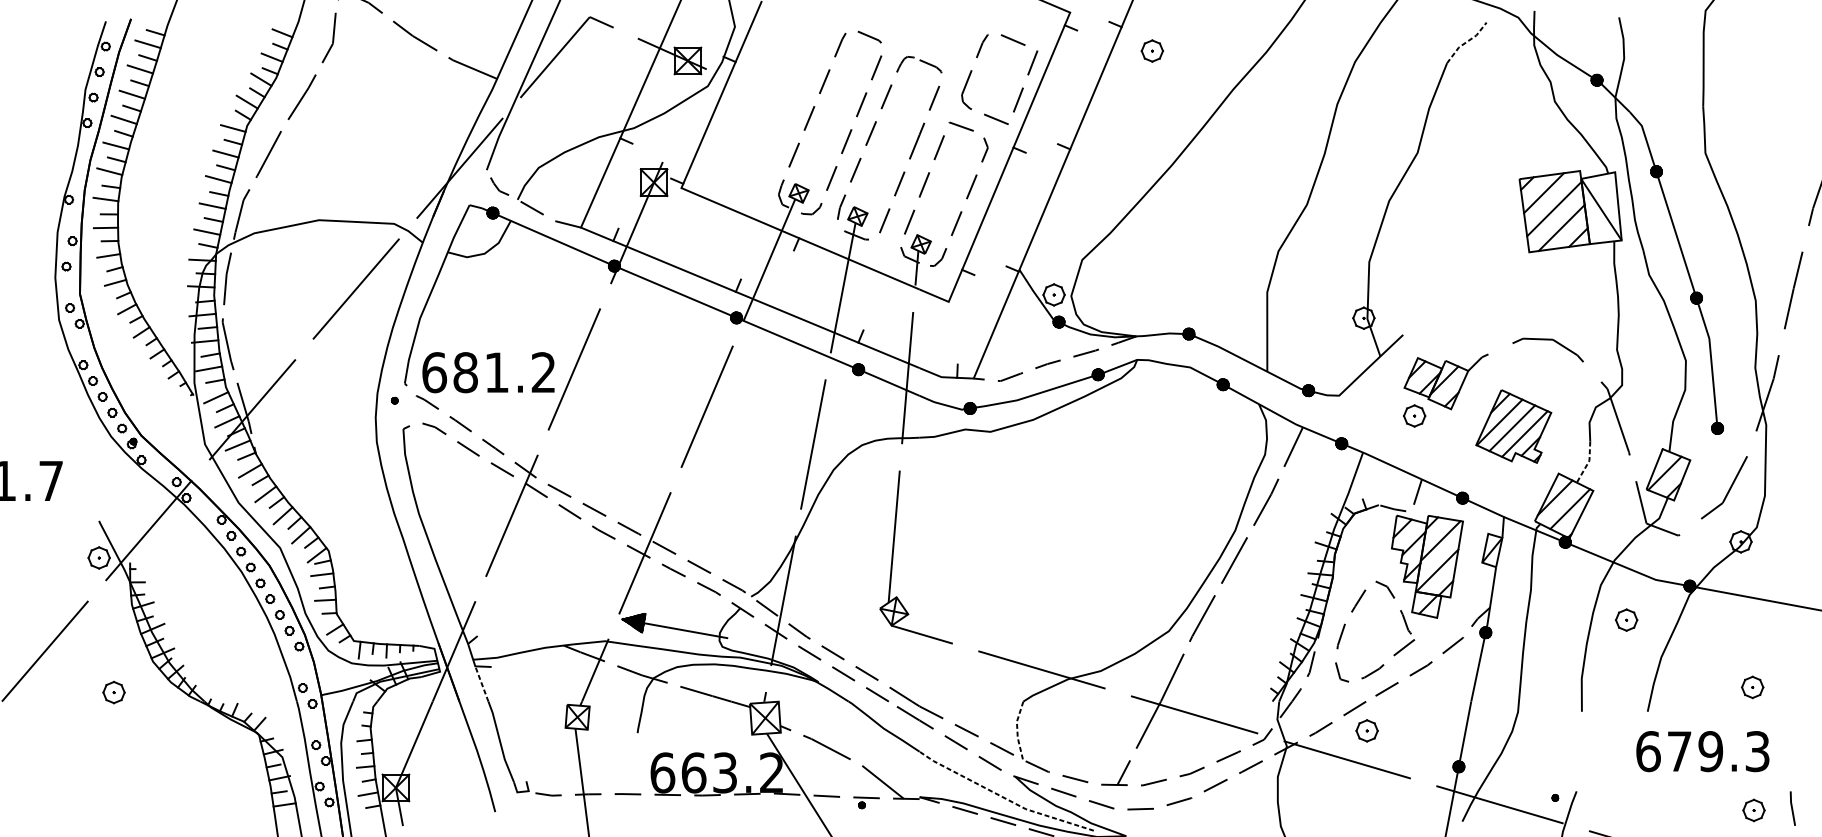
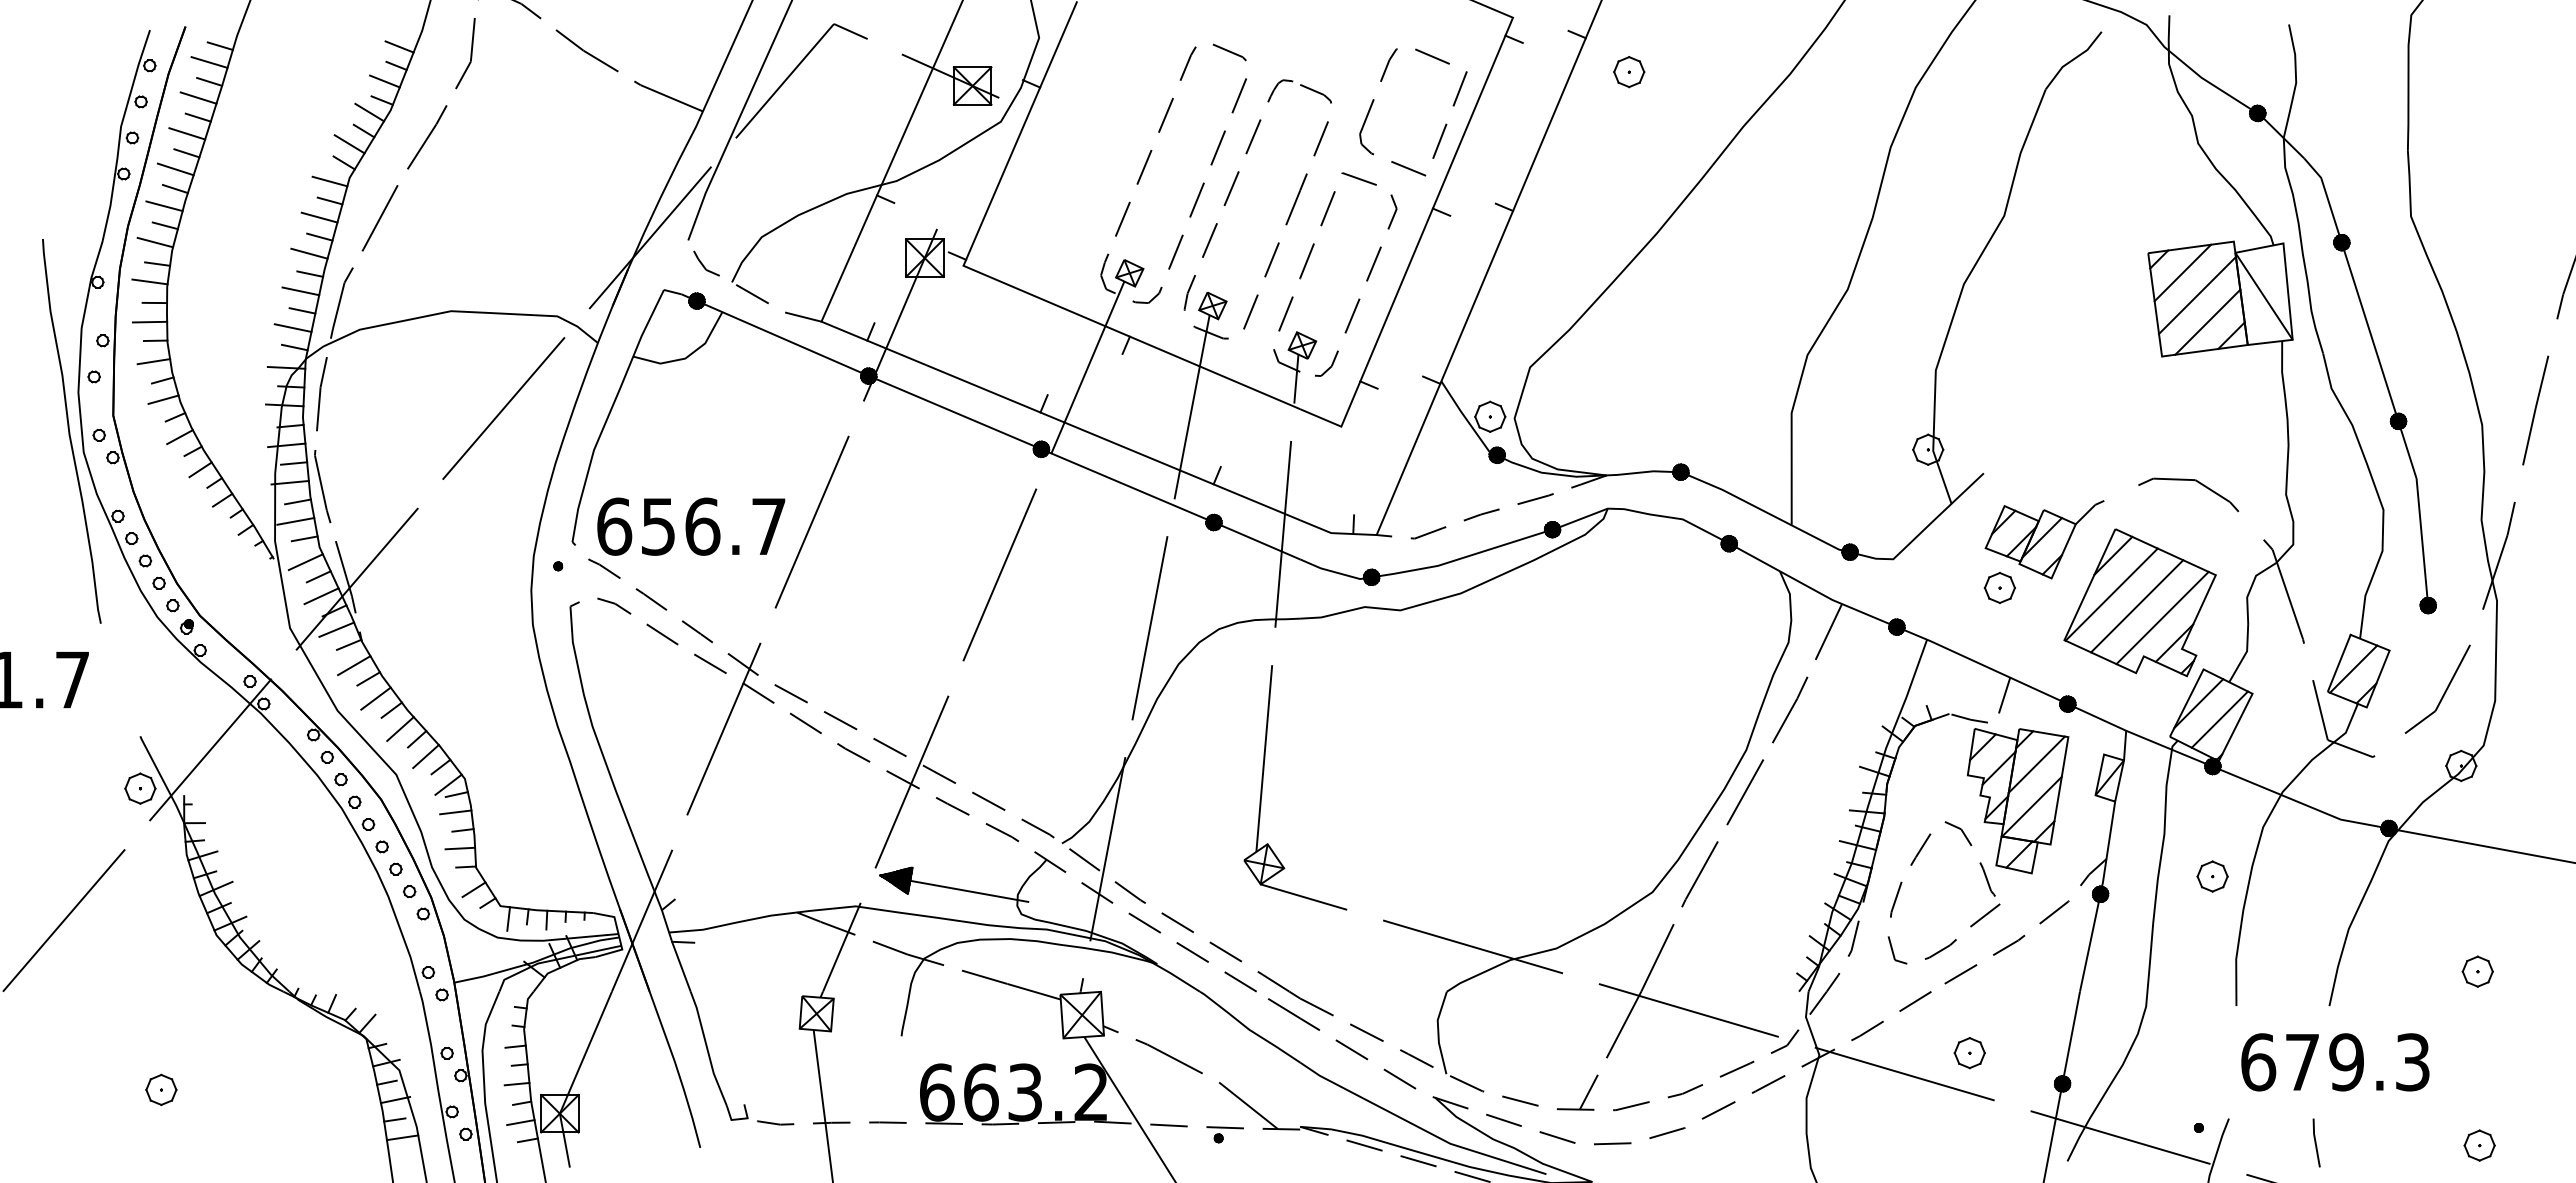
line: (1466, 42) -> (2073, 59), dashed -> solid
curve: (49, 305) -> (70, 431), added
text: (504, 372) -> (713, 526), 681.2 -> 656.7
part: (1513, 426) -> (2139, 602), size x1.43
line: (1588, 463) -> (2245, 654), dashed -> solid
part: (1626, 620) -> (2212, 876), moved
line: (481, 683) -> (681, 966), dashed -> solid
part: (114, 692) -> (161, 1089), moved
line: (1017, 731) -> (1438, 1033), dashed -> solid
part: (1366, 731) -> (1969, 1053), moved
text: (1702, 751) -> (2335, 1062), moved
line: (1003, 797) -> (1418, 1127), dashed -> solid
line: (1792, 808) -> (2316, 1142), moved

